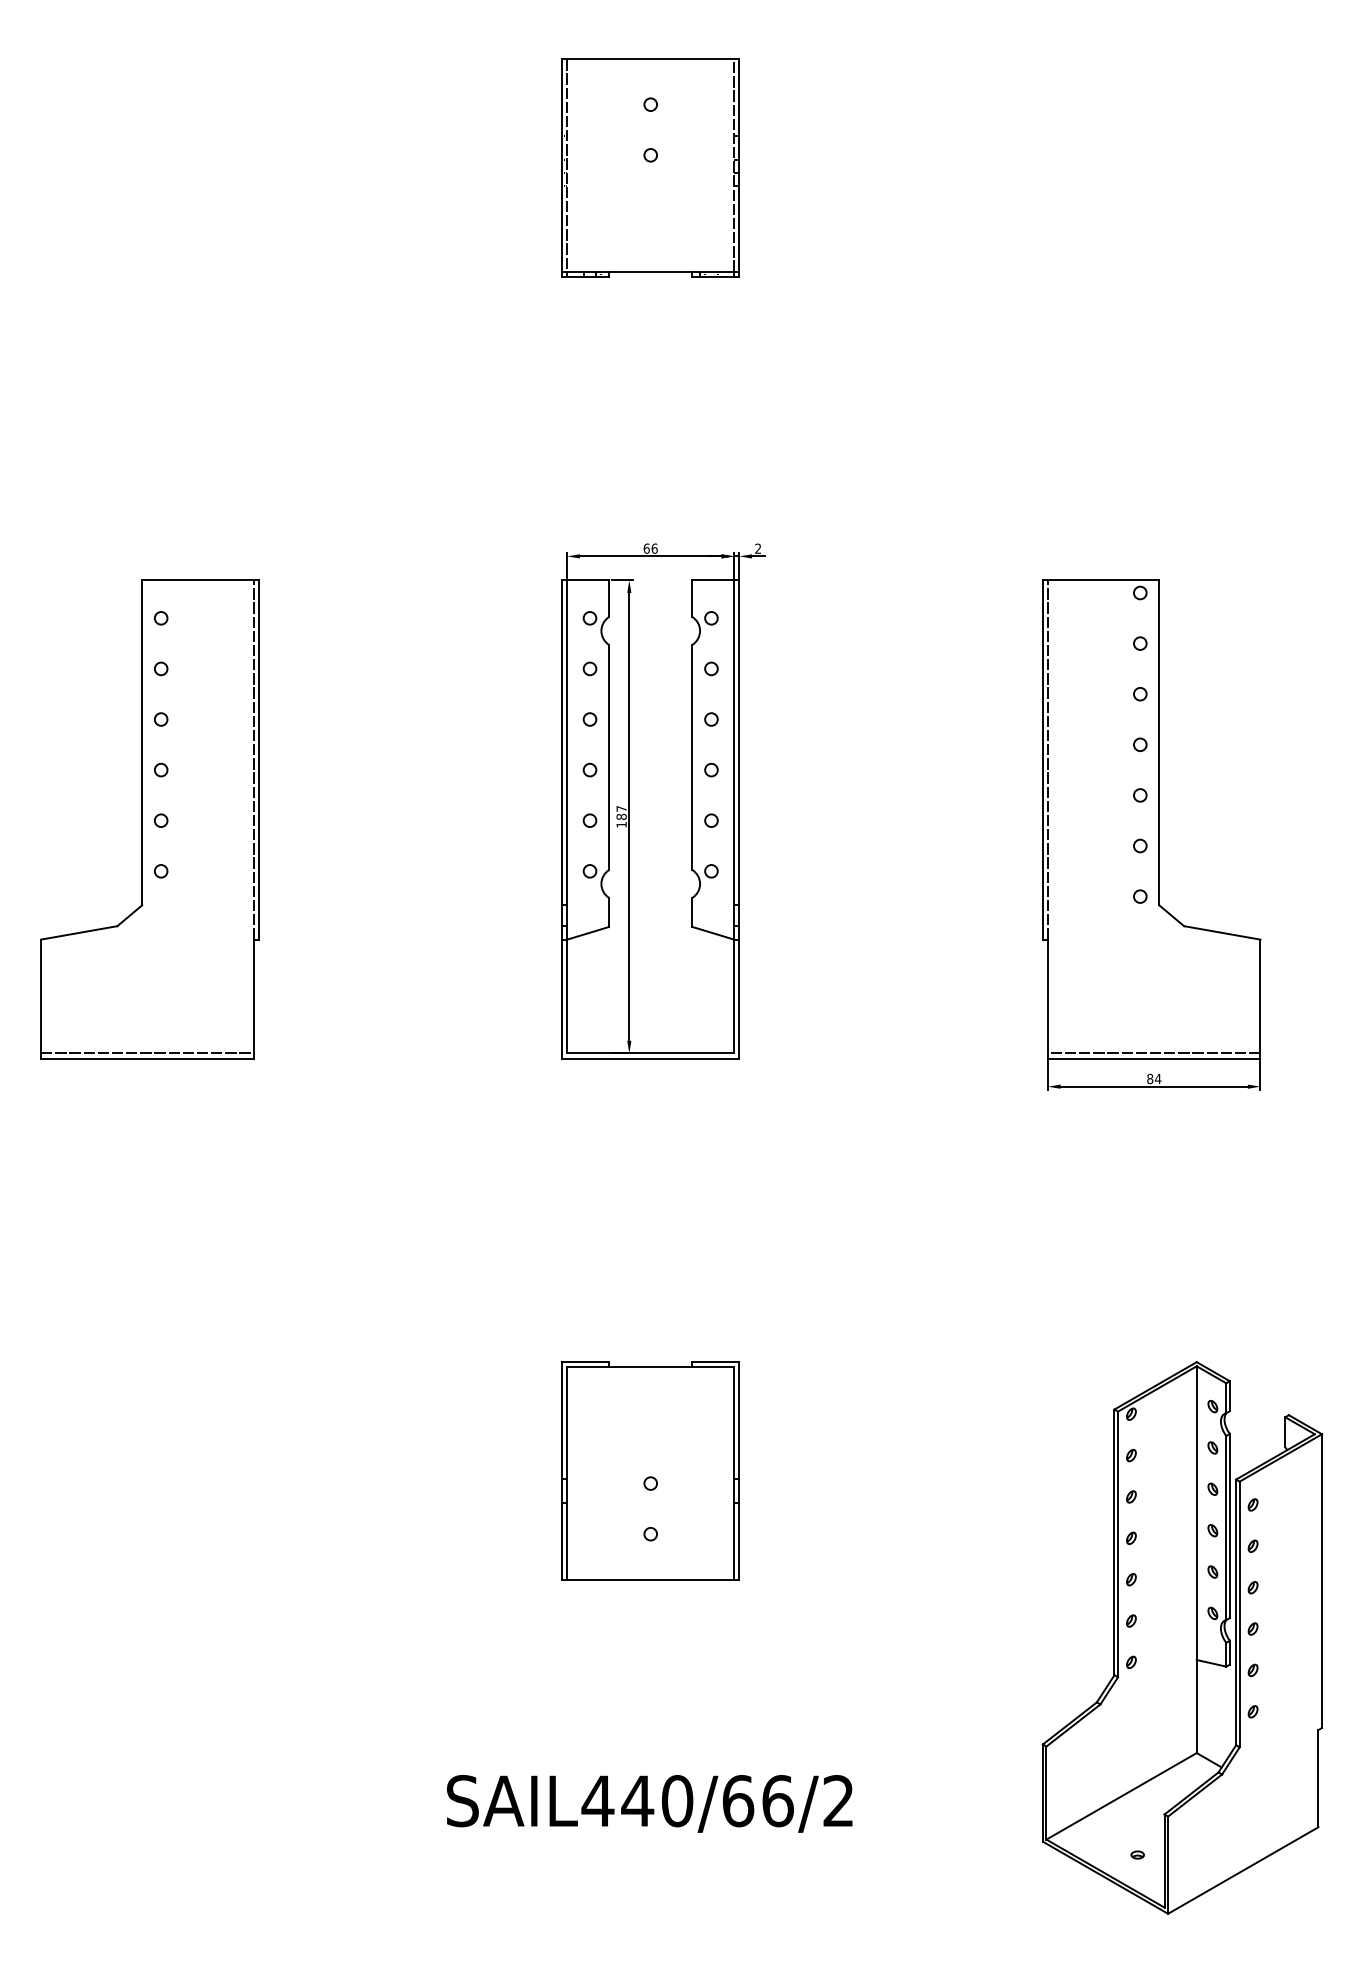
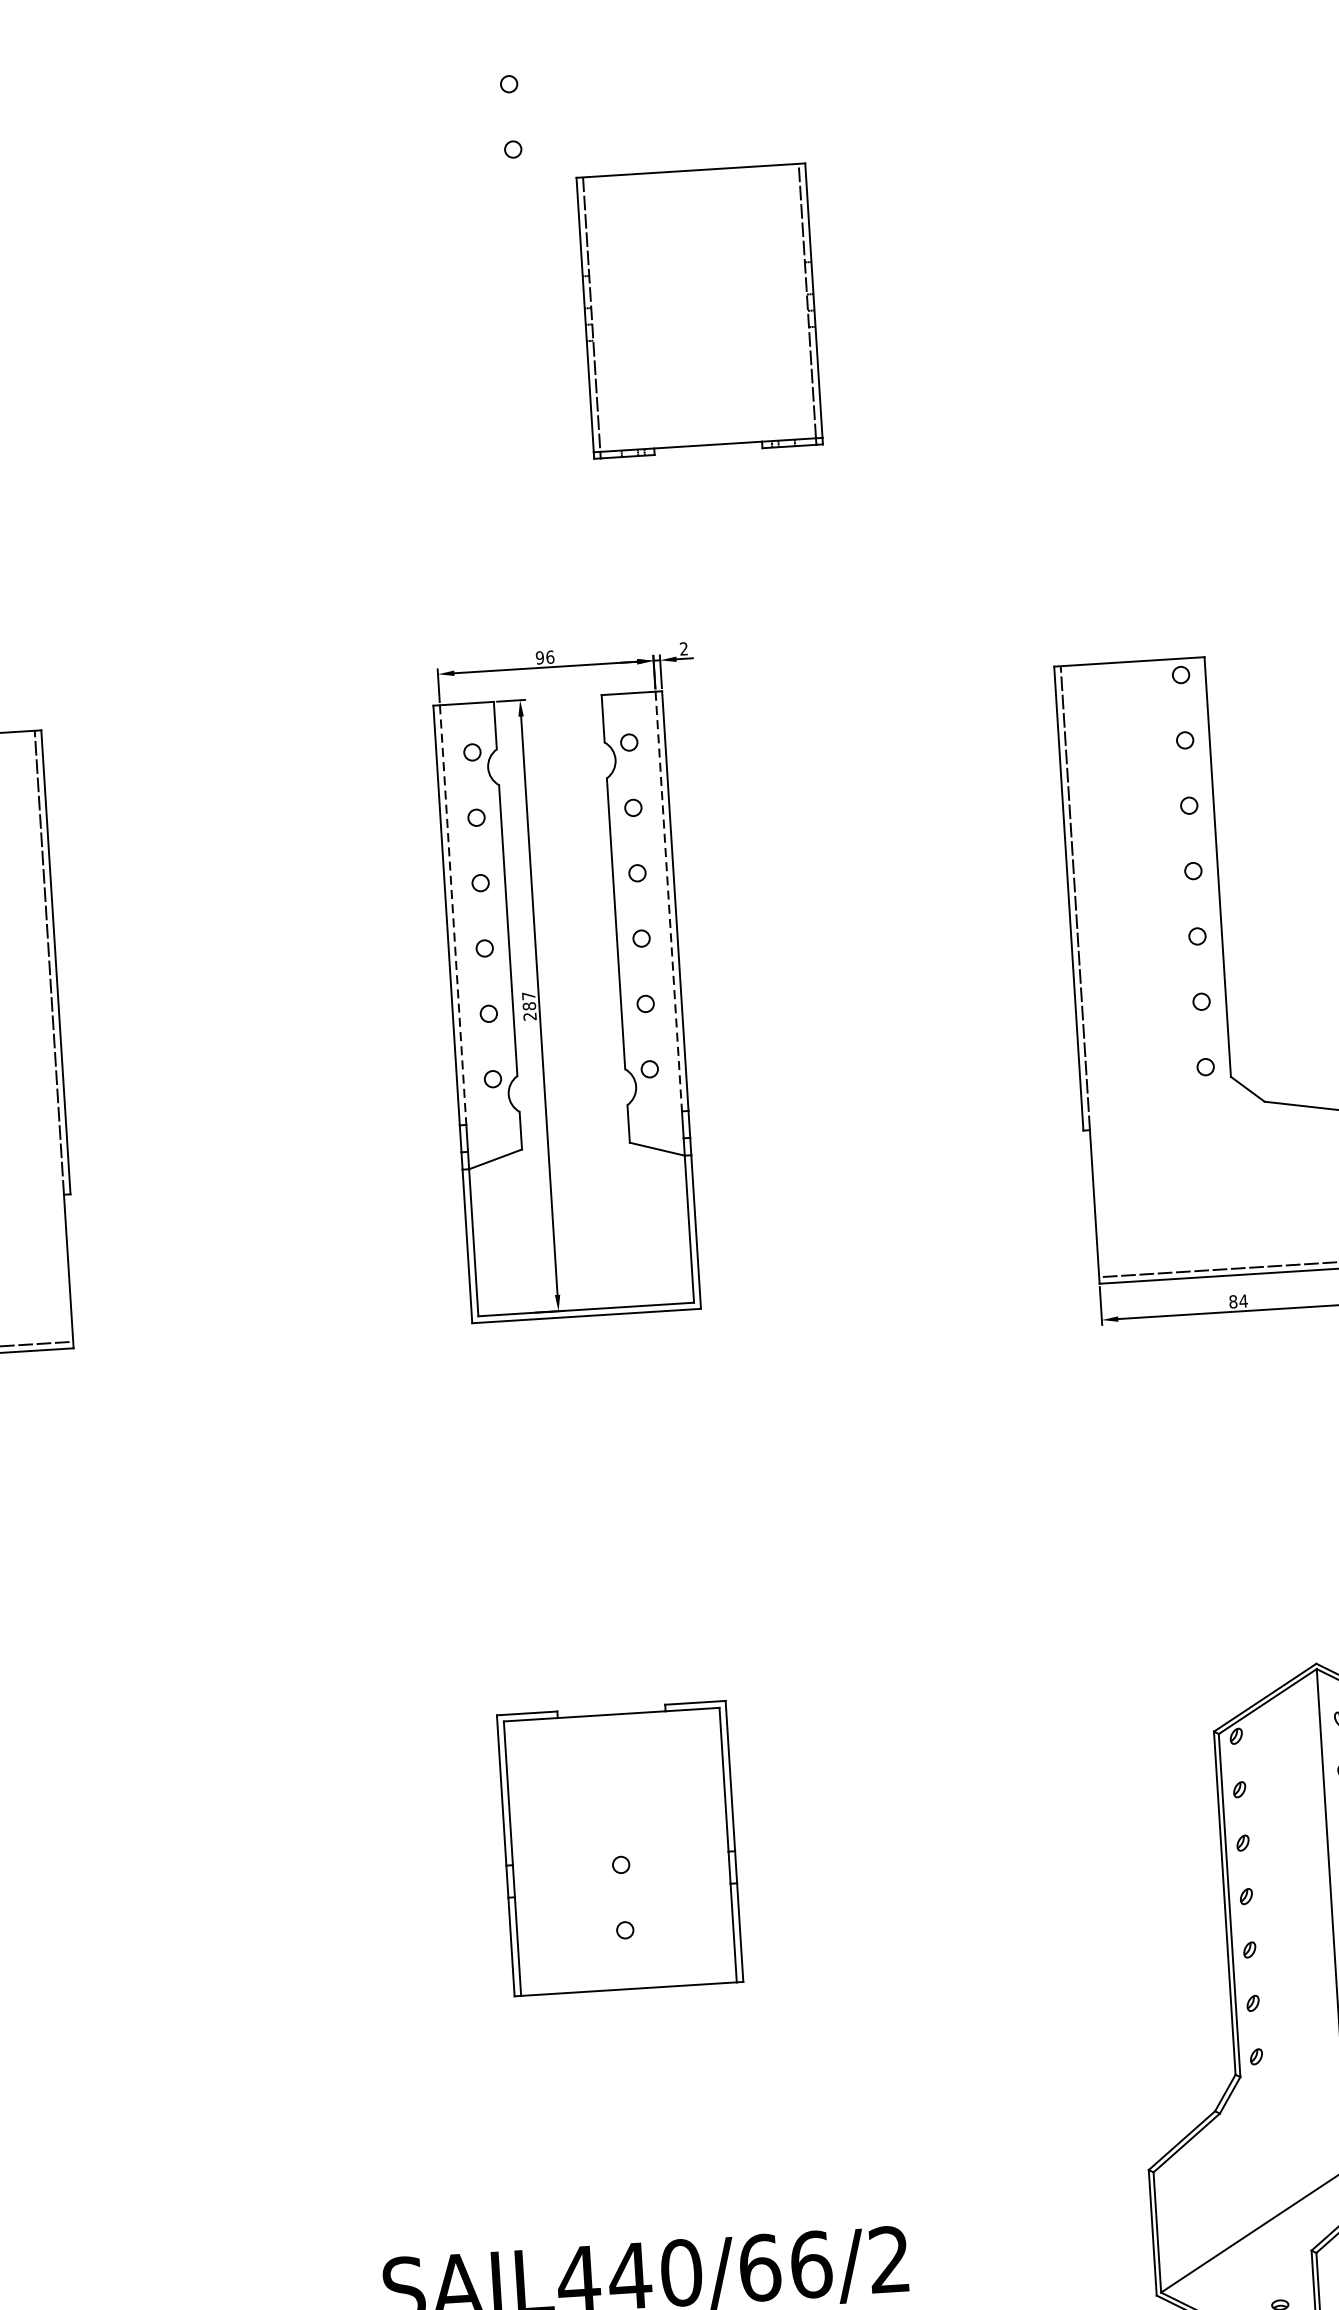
part: (650, 167) -> (699, 310), moved
text: (646, 548) -> (539, 657), 66 -> 96
line: (567, 743) -> (453, 915), solid -> dashed
line: (734, 743) -> (669, 902), solid -> dashed
text: (621, 824) -> (529, 1016), 187 -> 287

